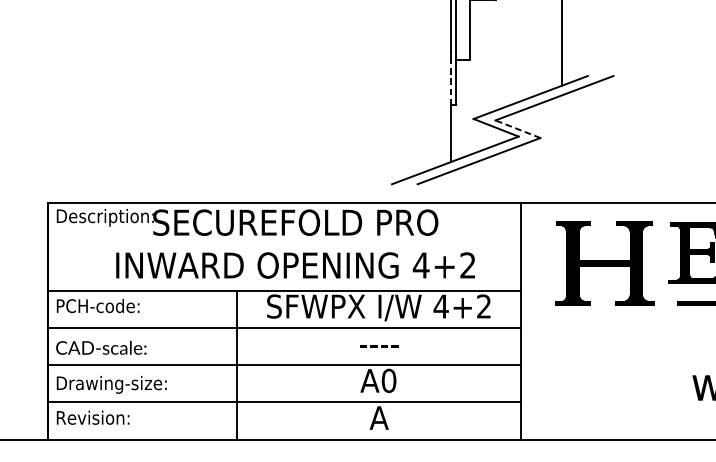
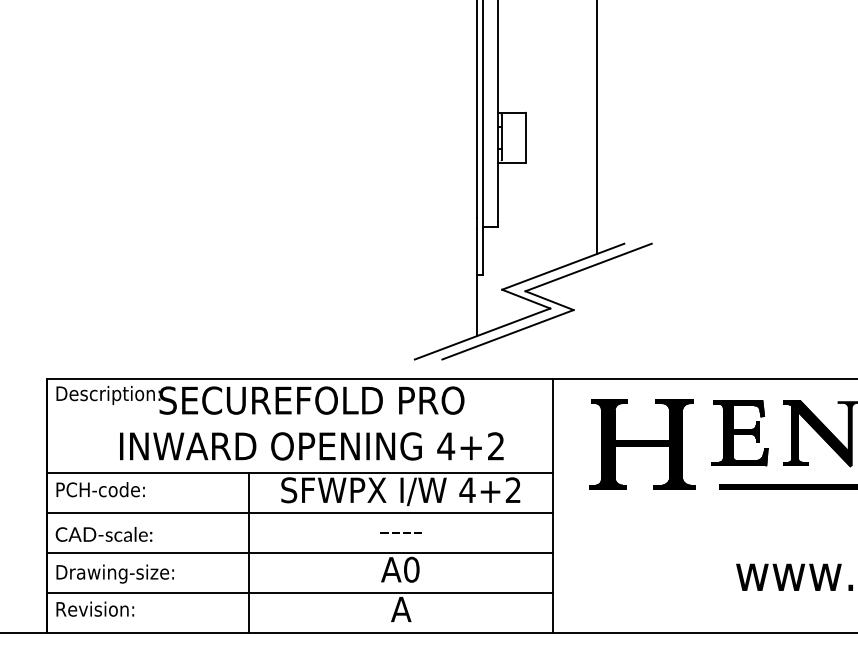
line: (450, 84) -> (477, 252), dashed -> solid
line: (517, 129) -> (549, 300), dashed -> solid

